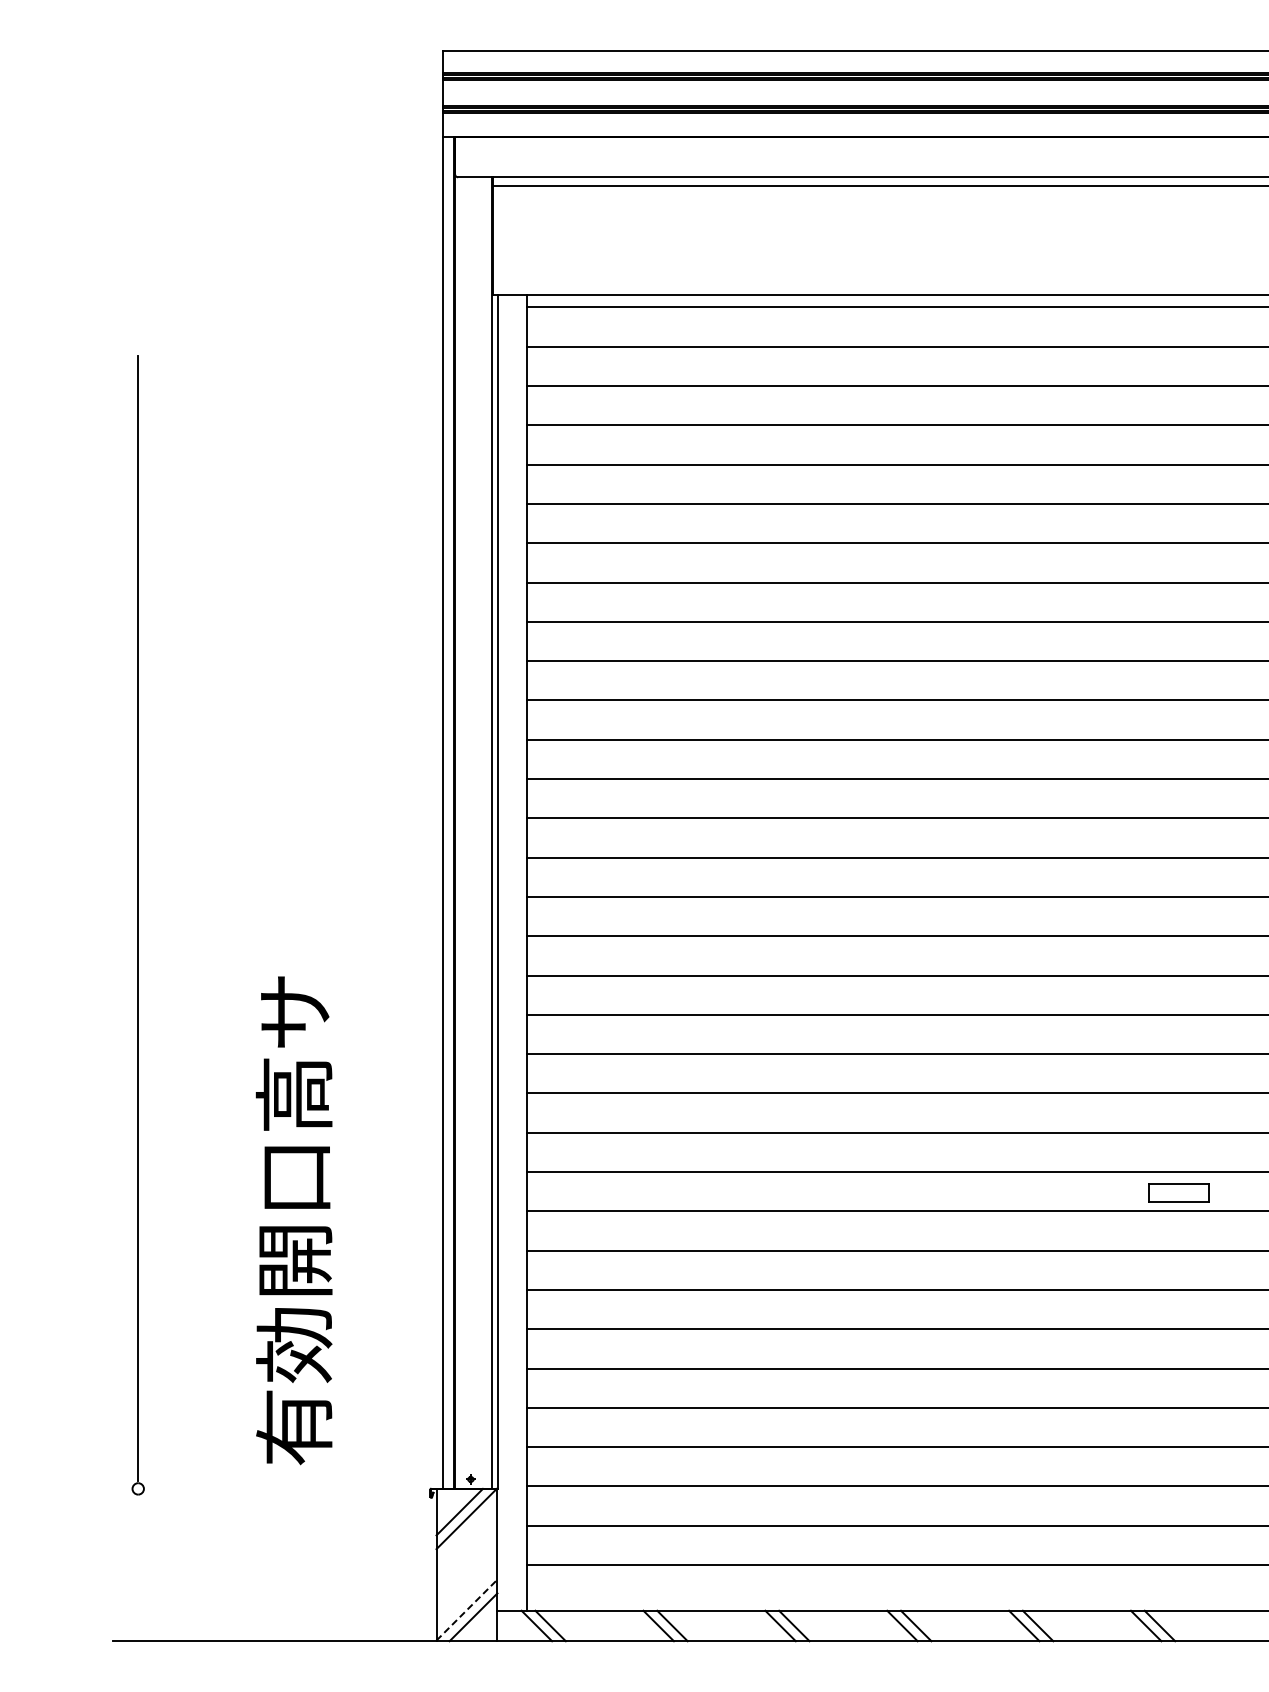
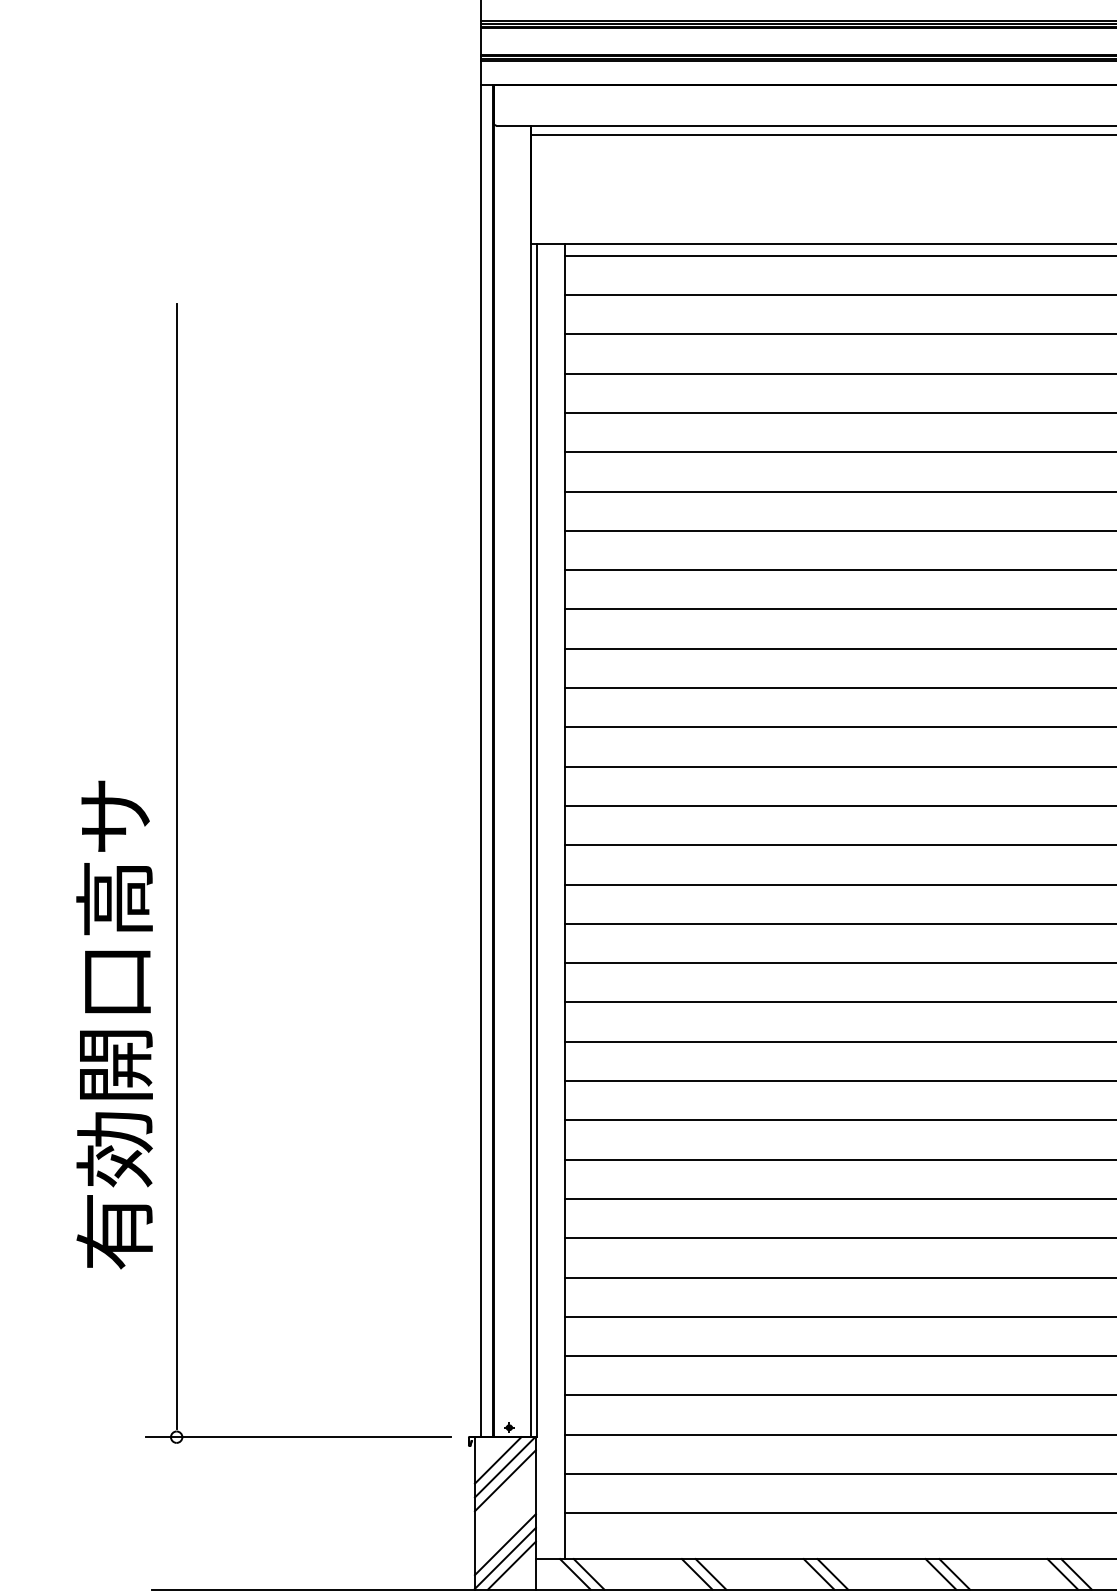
text: (293, 1220) -> (113, 1024), moved
line: (259, 1488) -> (297, 1436), added
line: (466, 1532) -> (504, 1480), added
line: (466, 1595) -> (504, 1543), added
line: (467, 1609) -> (505, 1557), dashed -> solid

